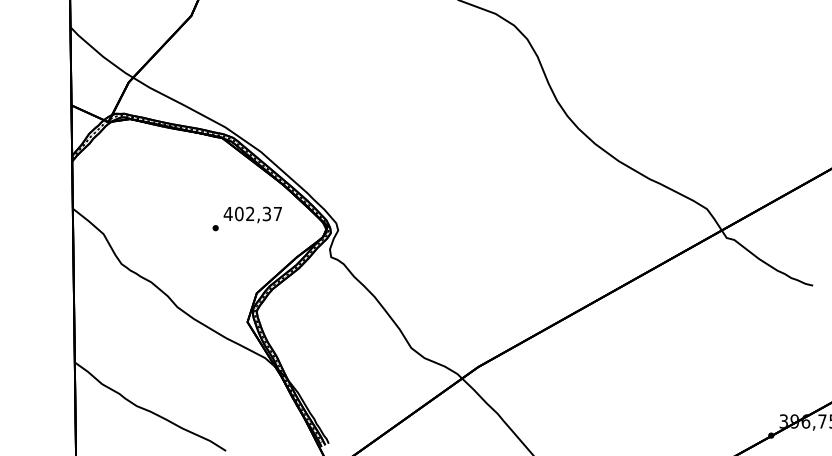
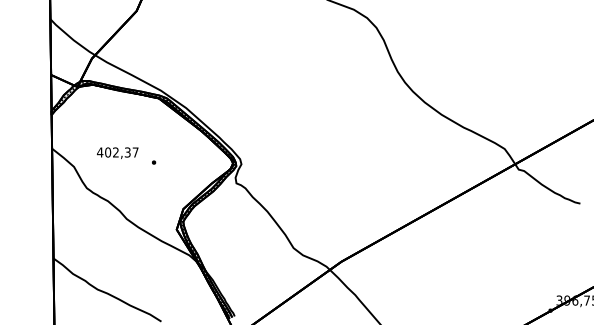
text: (252, 214) -> (117, 152), moved

